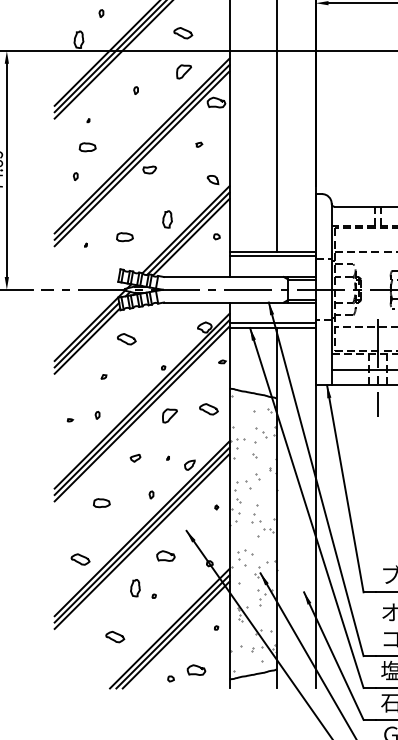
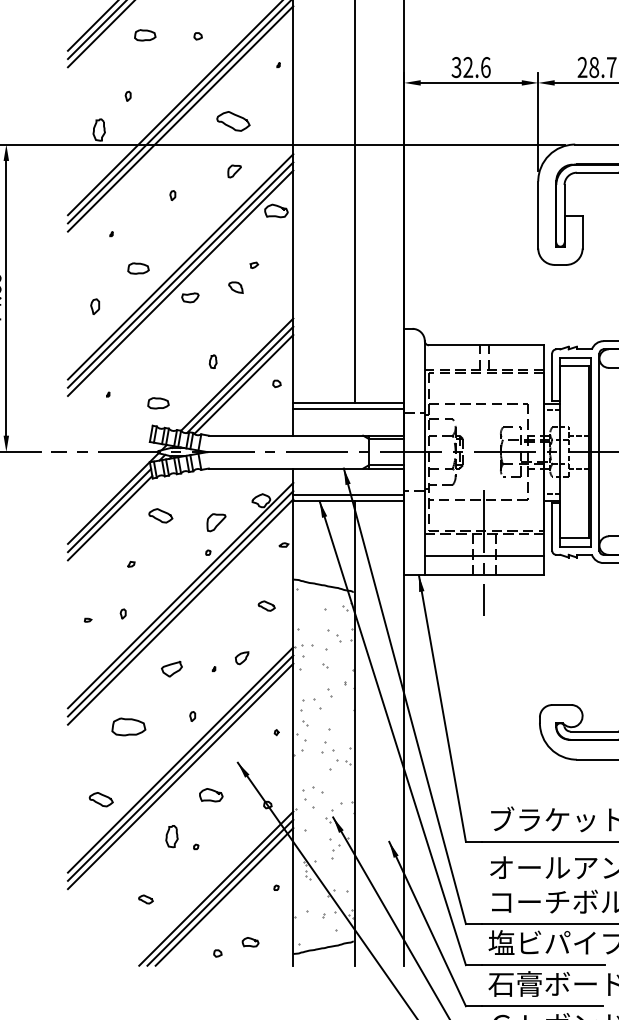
part: (183, 33) -> (233, 121), size x1.4
part: (183, 71) -> (234, 171), size x0.7
part: (87, 147) -> (138, 268), moved
part: (75, 175) -> (94, 305), size x1.6
part: (212, 179) -> (235, 287), moved
part: (166, 219) -> (212, 361), size x0.6
part: (124, 237) -> (158, 403), moved
part: (208, 408) -> (266, 605), size x0.7
part: (169, 415) -> (216, 522), moved
part: (135, 457) -> (172, 668), size x1.6
part: (189, 465) -> (241, 658), moved
part: (101, 502) -> (128, 726), size x1.6
part: (114, 637) -> (145, 899), size x0.6
part: (196, 670) -> (250, 942), size x0.7

